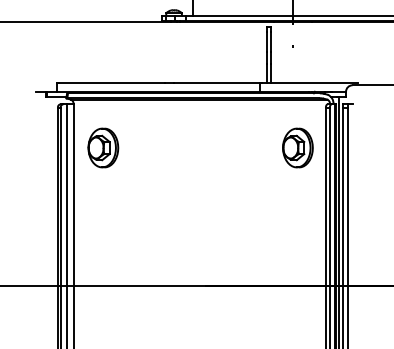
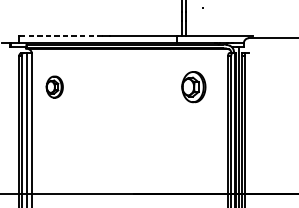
line: (111, 82) -> (61, 36), solid -> dashed
part: (103, 147) -> (54, 86), size x0.7
part: (297, 147) -> (193, 86), moved

